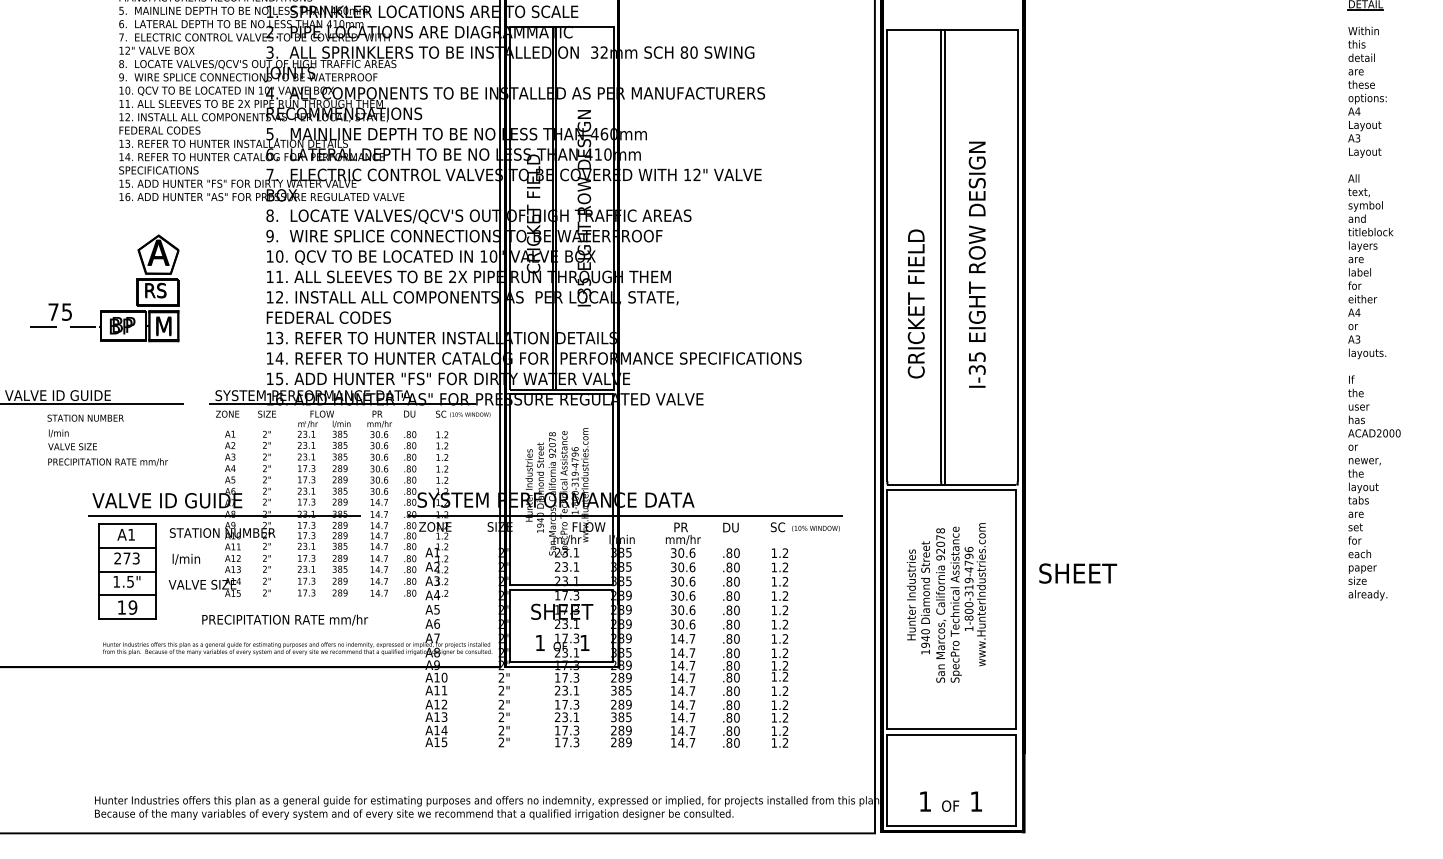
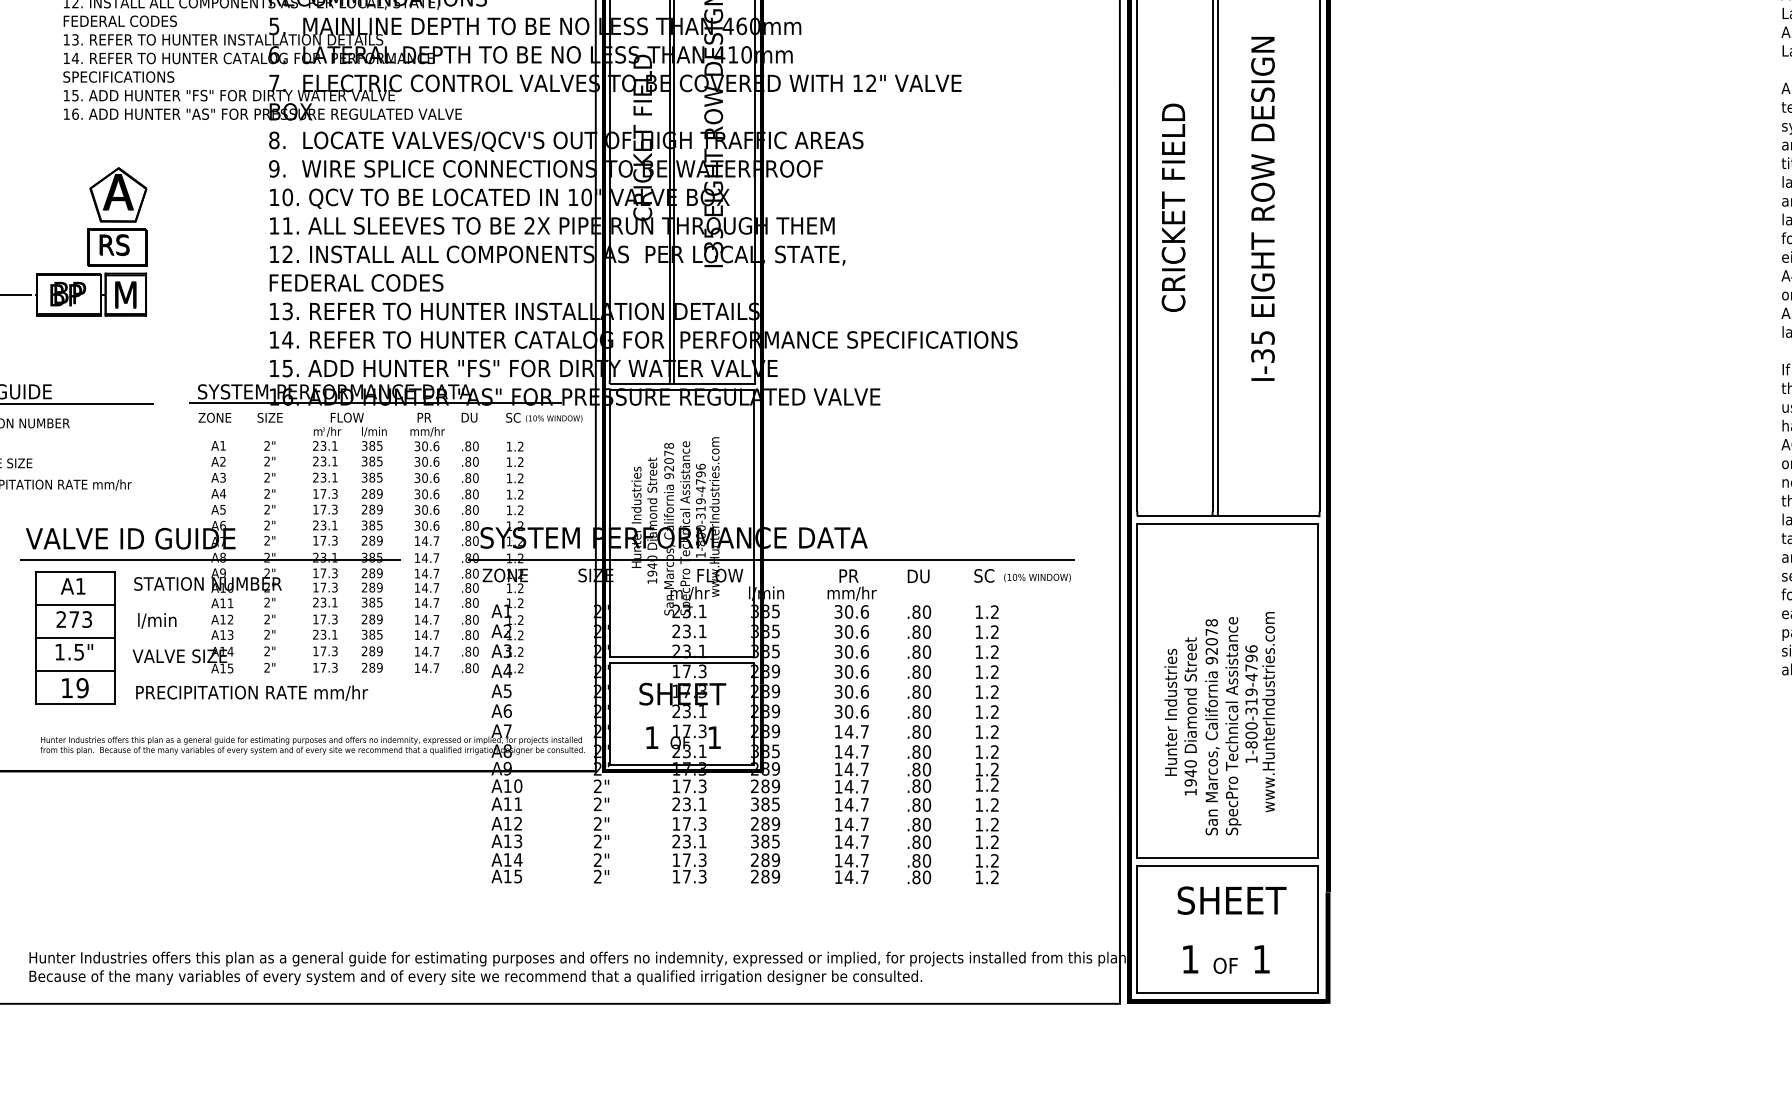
text: (915, 303) -> (1172, 207), moved
text: (1078, 573) -> (1232, 900), moved
text: (945, 602) -> (1218, 723), moved
text: (285, 619) -> (252, 692), moved

